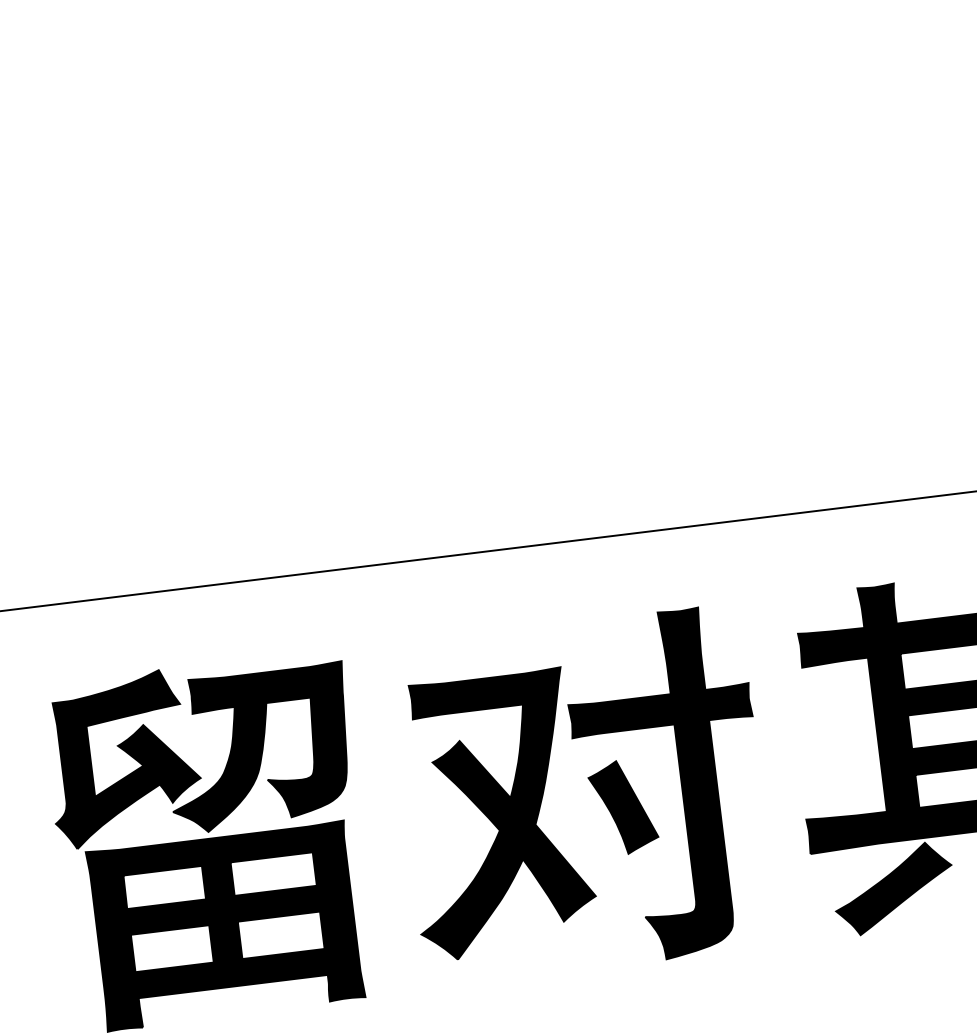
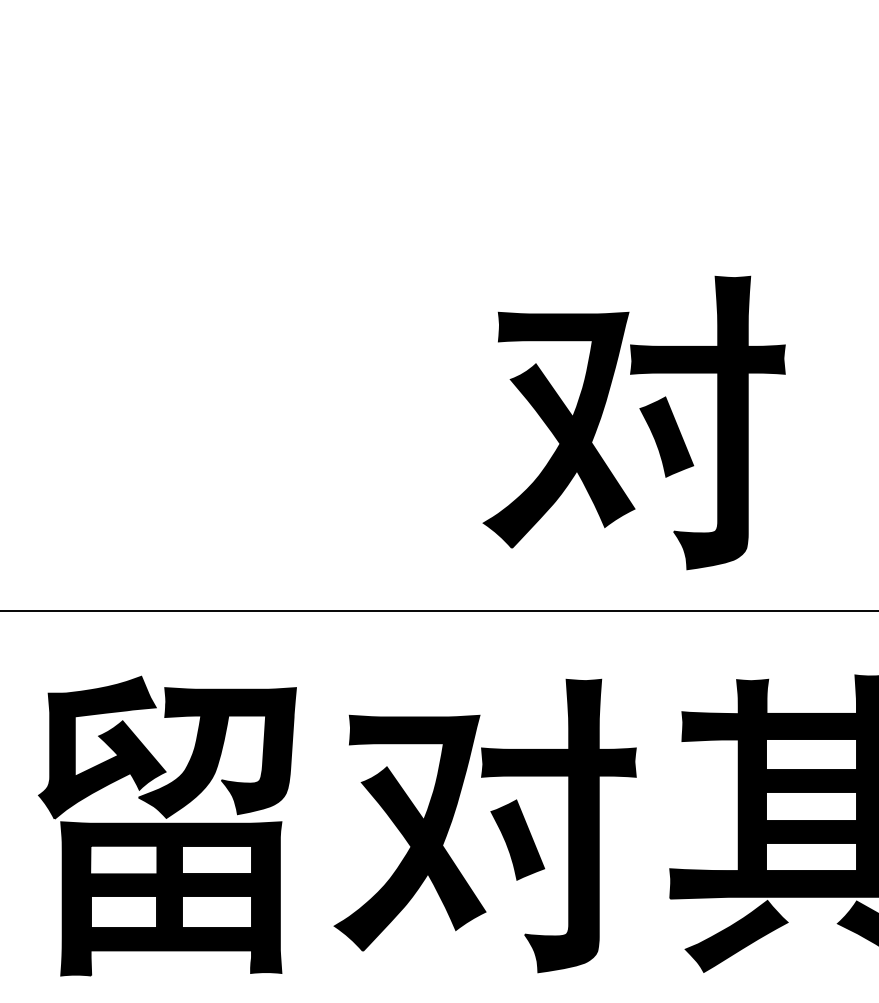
part: (708, 291) -> (642, 415), added

